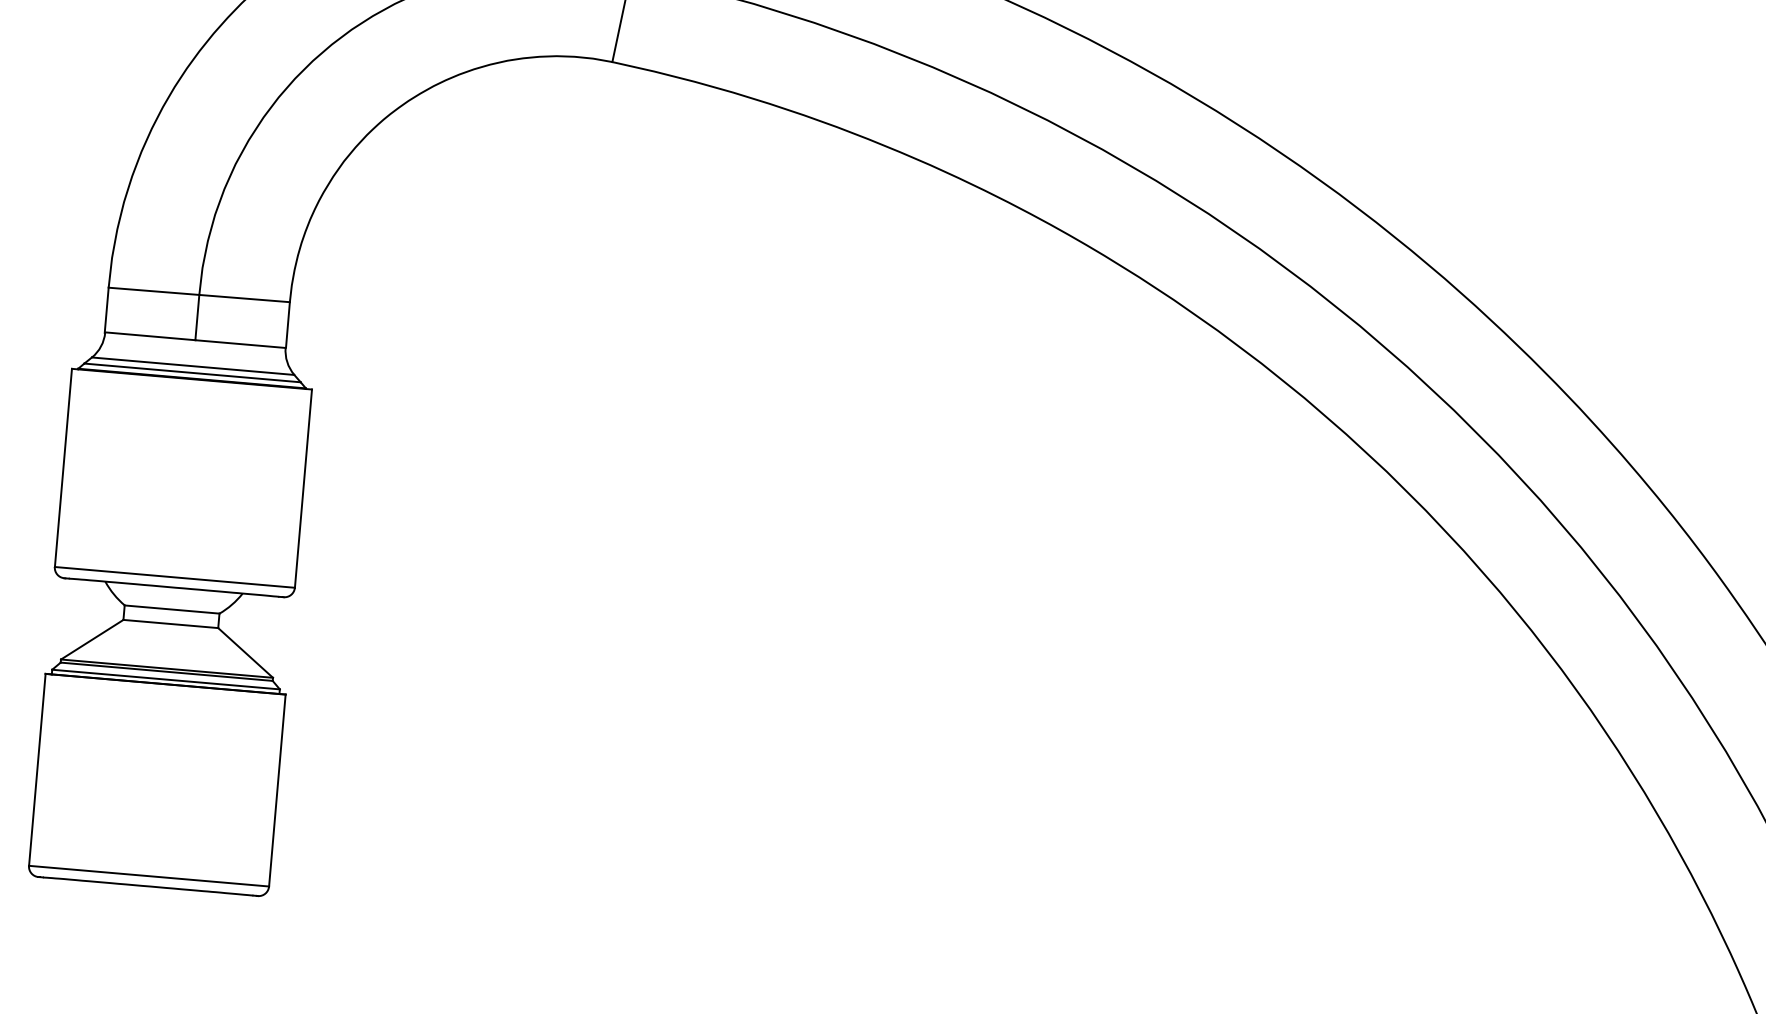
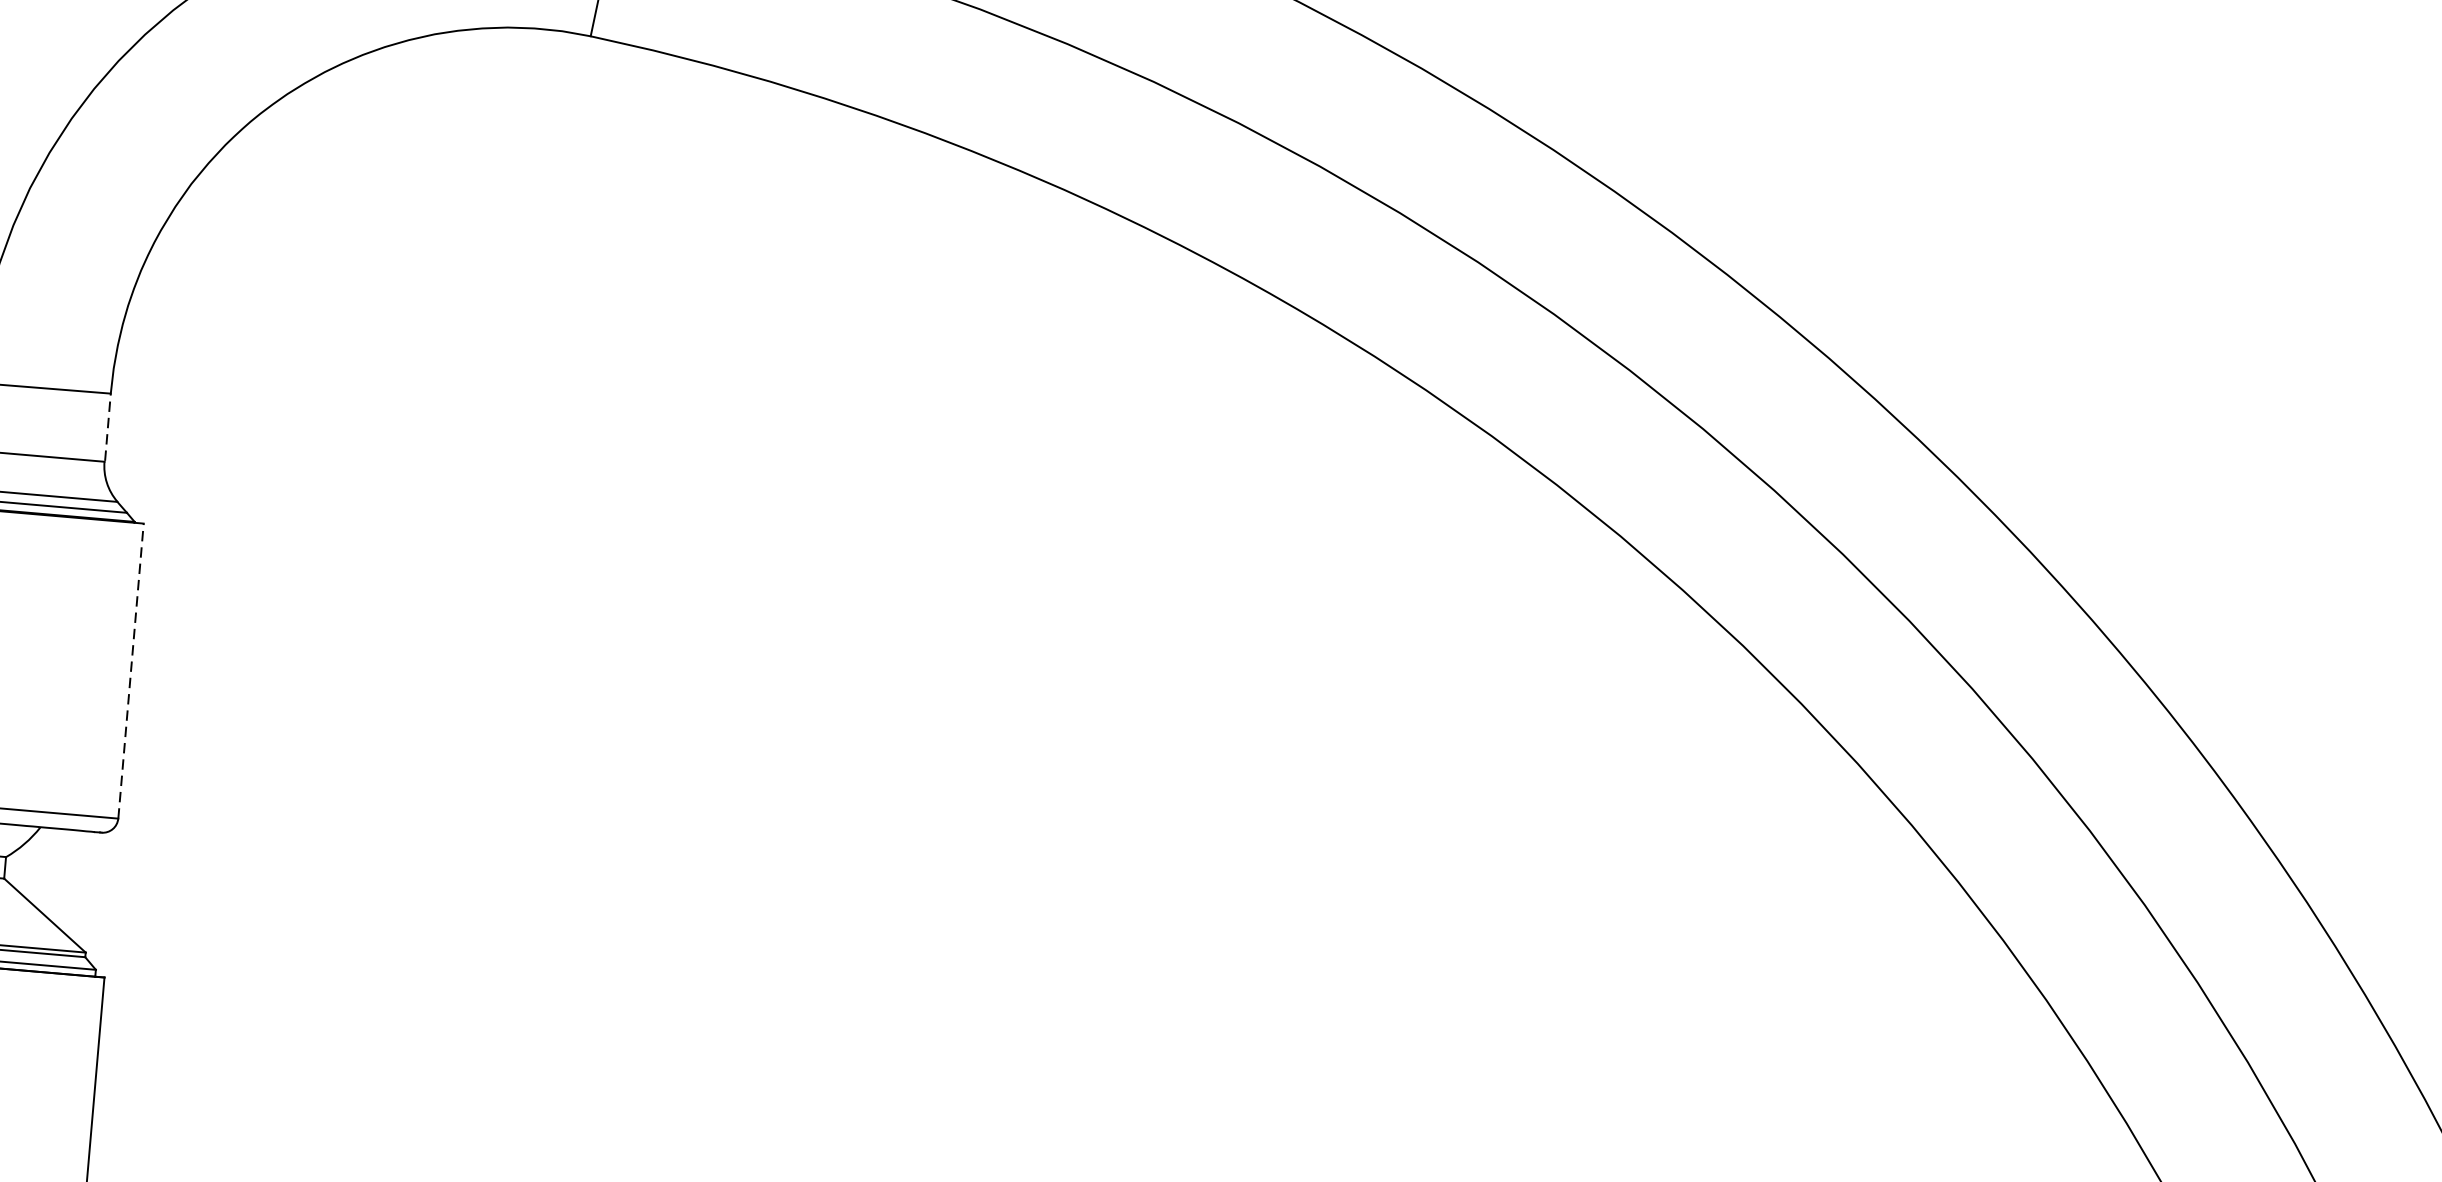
line: (287, 324) -> (107, 426), solid -> dashed
line: (303, 488) -> (131, 670), solid -> dashed

